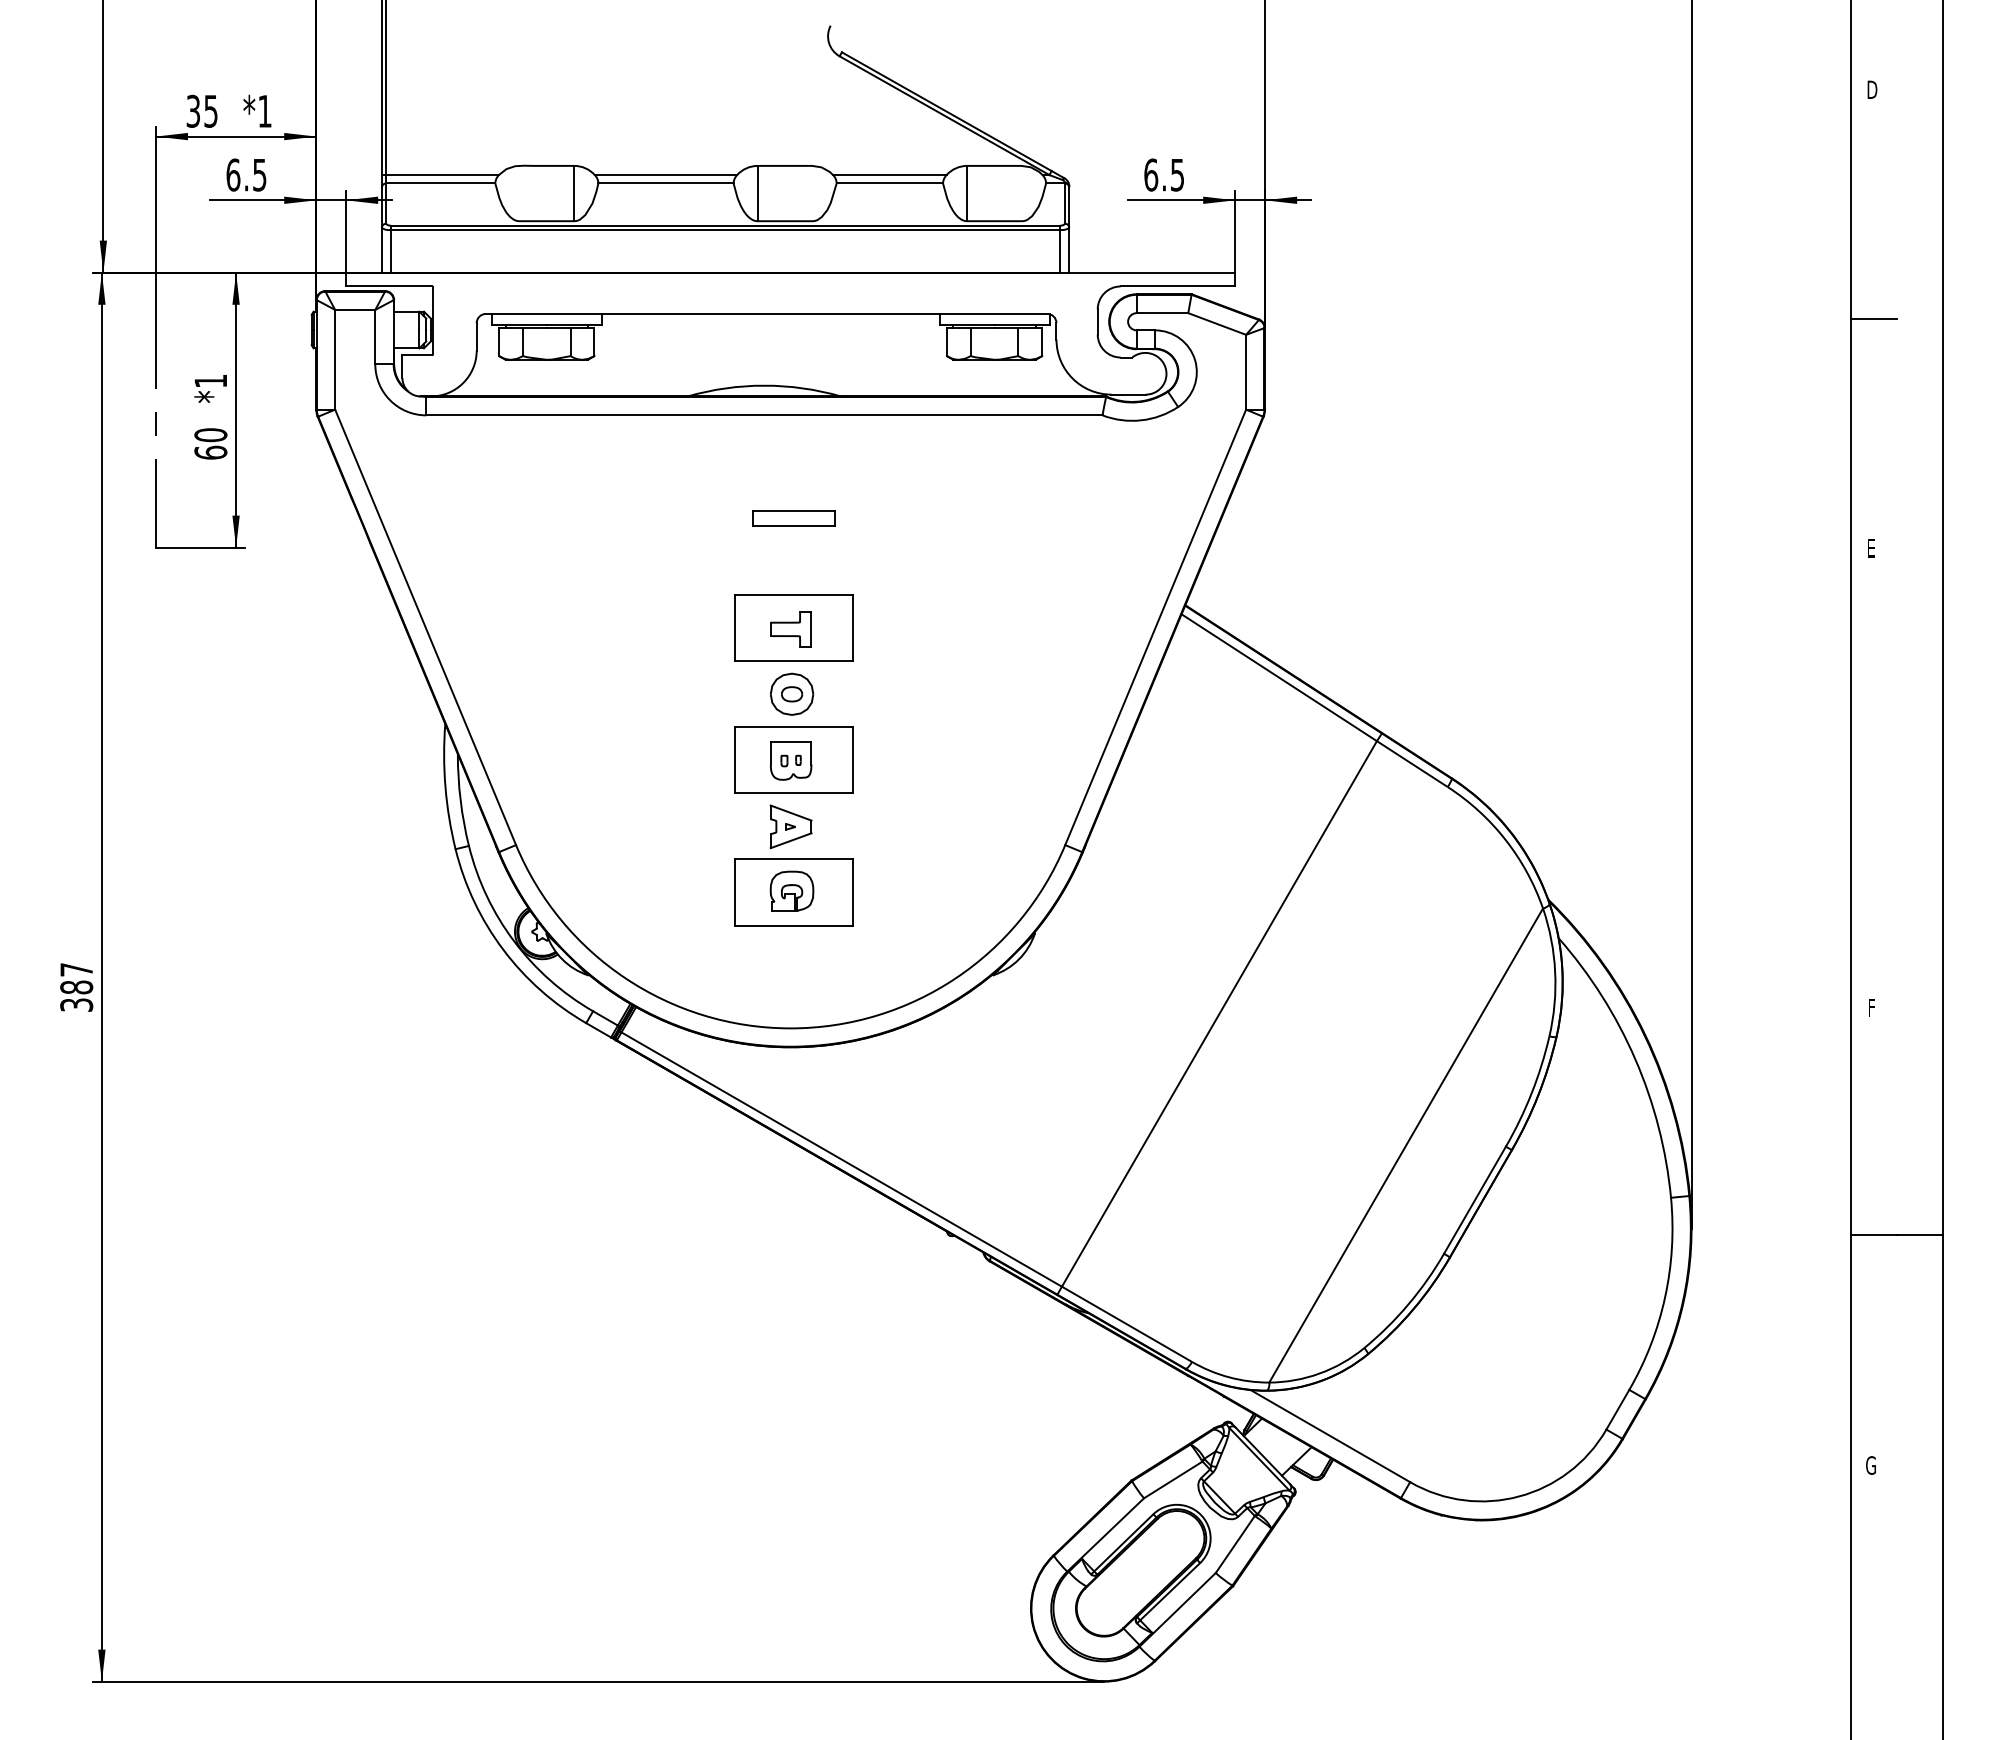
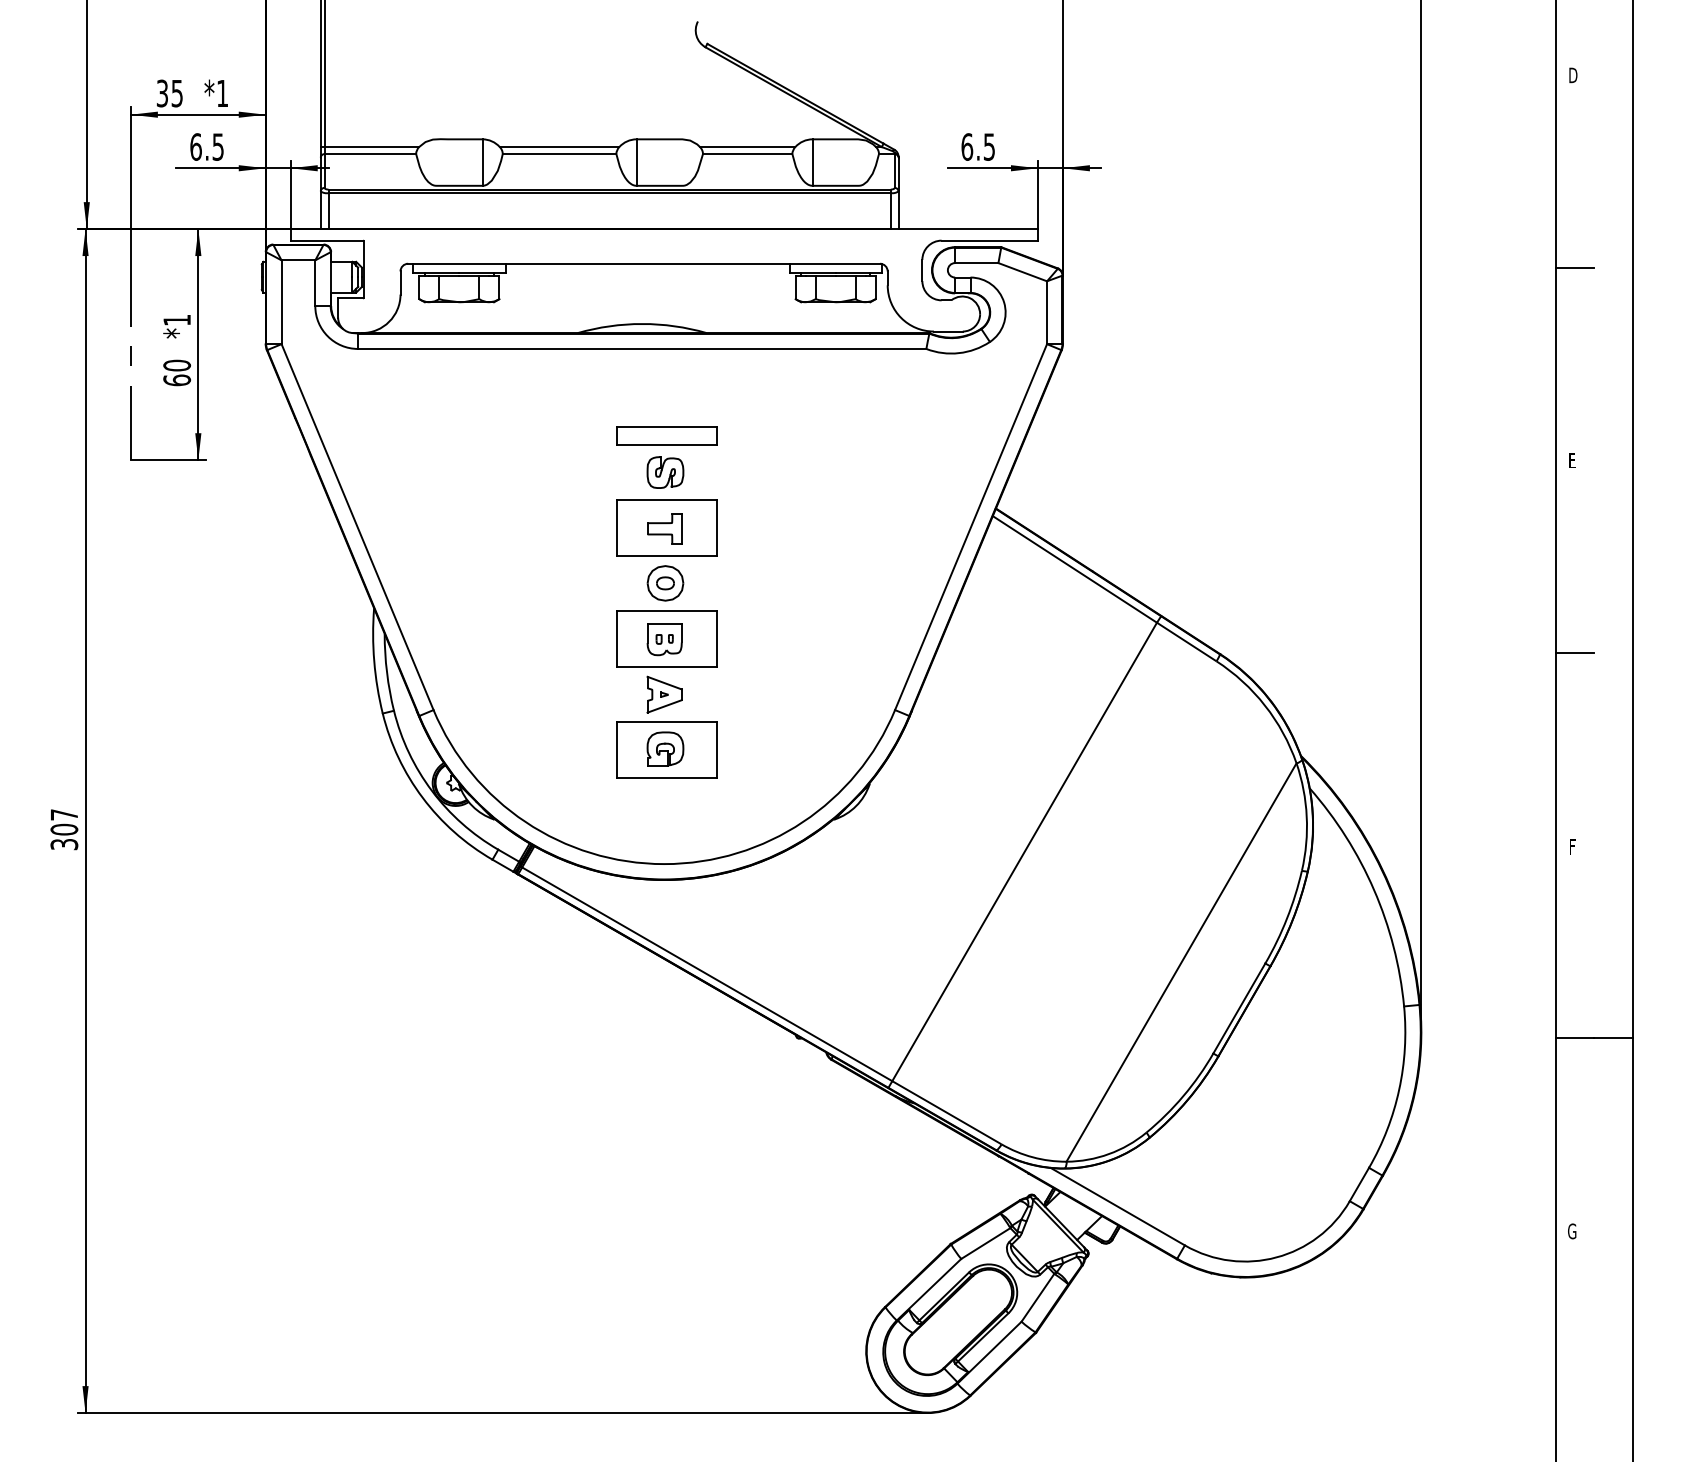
part: (793, 518) -> (666, 435), size x1.43
part: (791, 562) -> (665, 472), added
line: (1874, 776) -> (1575, 652), added
text: (76, 987) -> (64, 829), 387 -> 307

